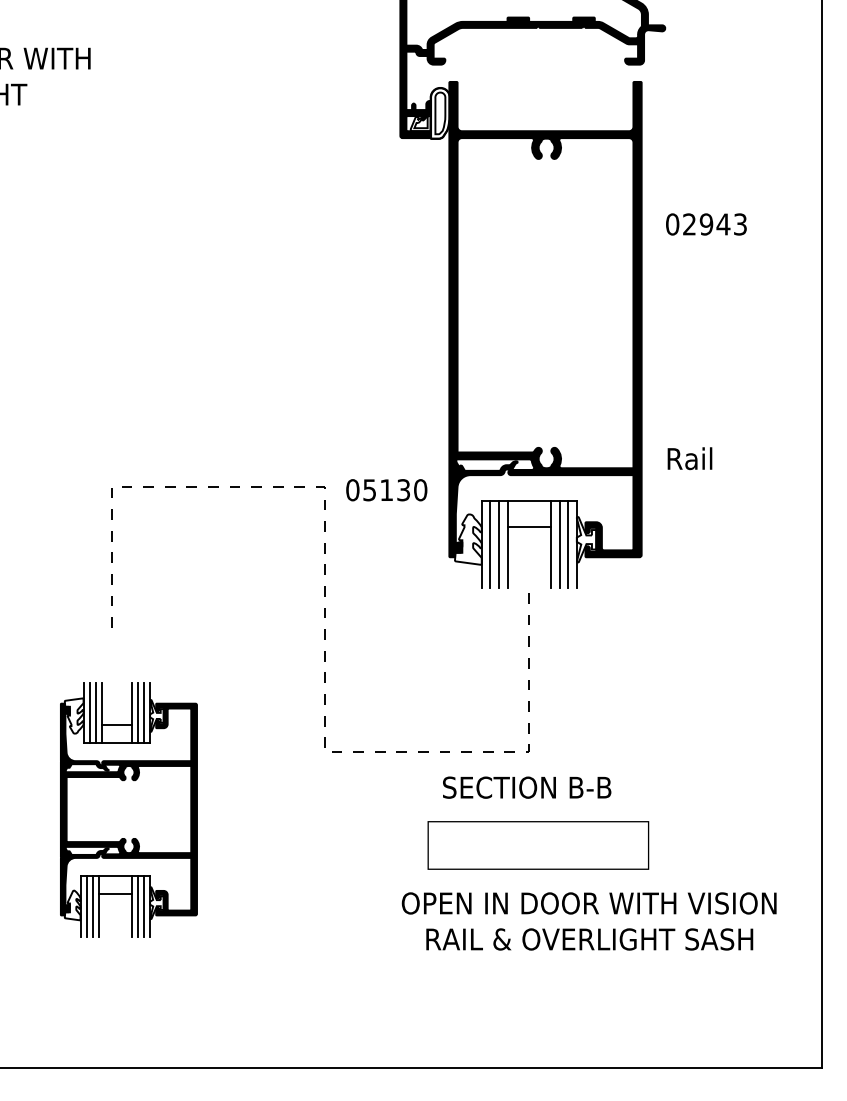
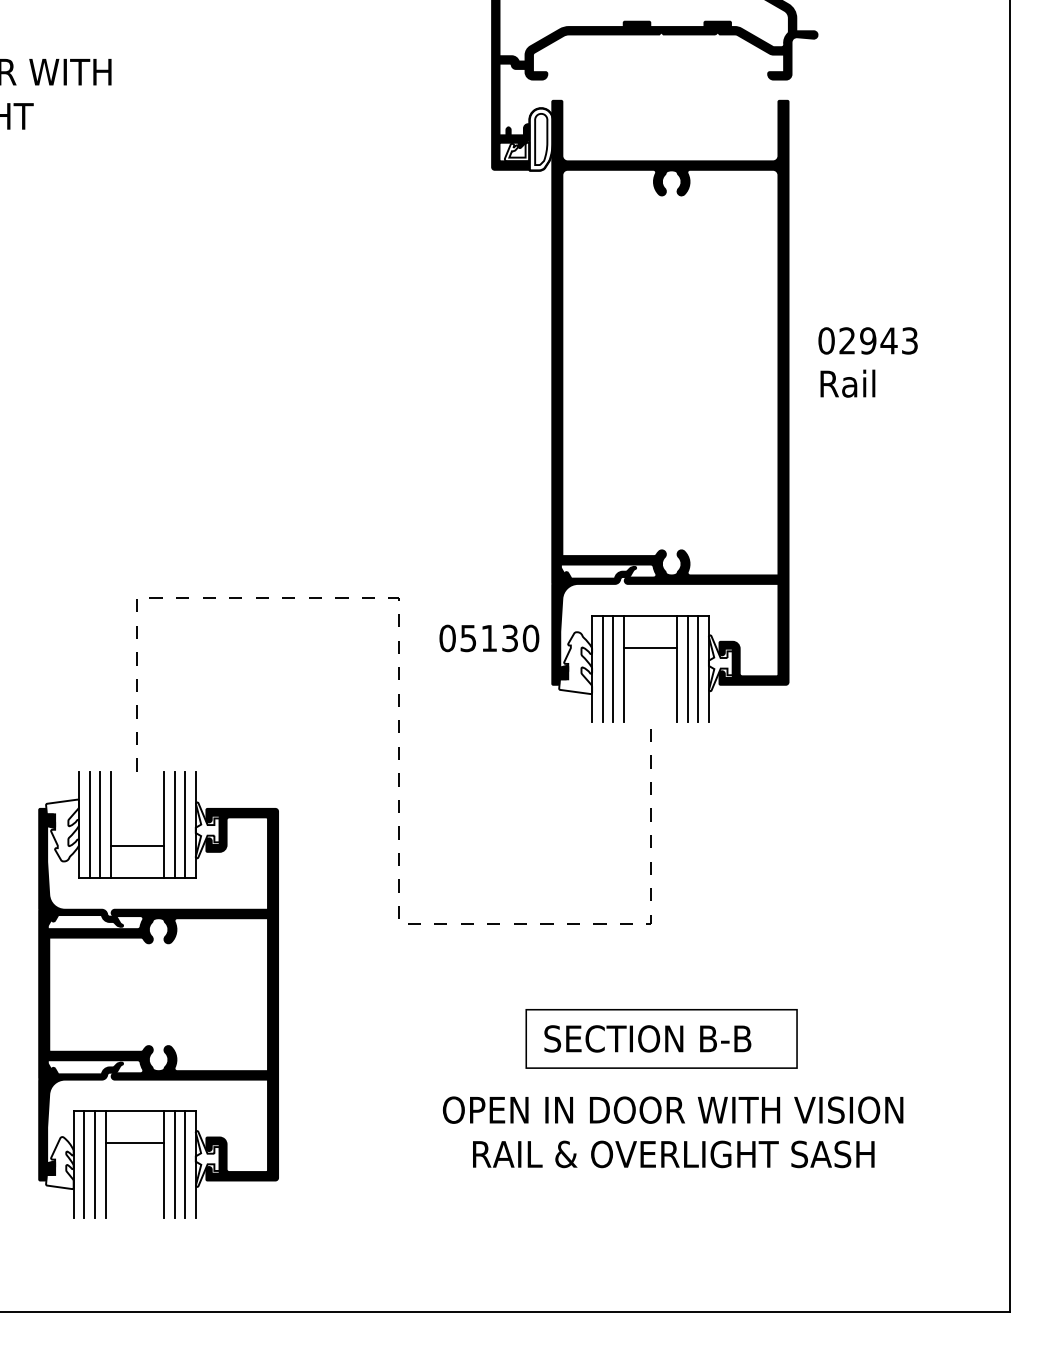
text: (705, 224) -> (867, 340), moved
text: (689, 458) -> (847, 383), moved
text: (386, 490) -> (489, 638), moved
text: (526, 787) -> (647, 1038), moved
part: (128, 809) -> (158, 994), size x1.43
text: (589, 921) -> (673, 1132), moved

